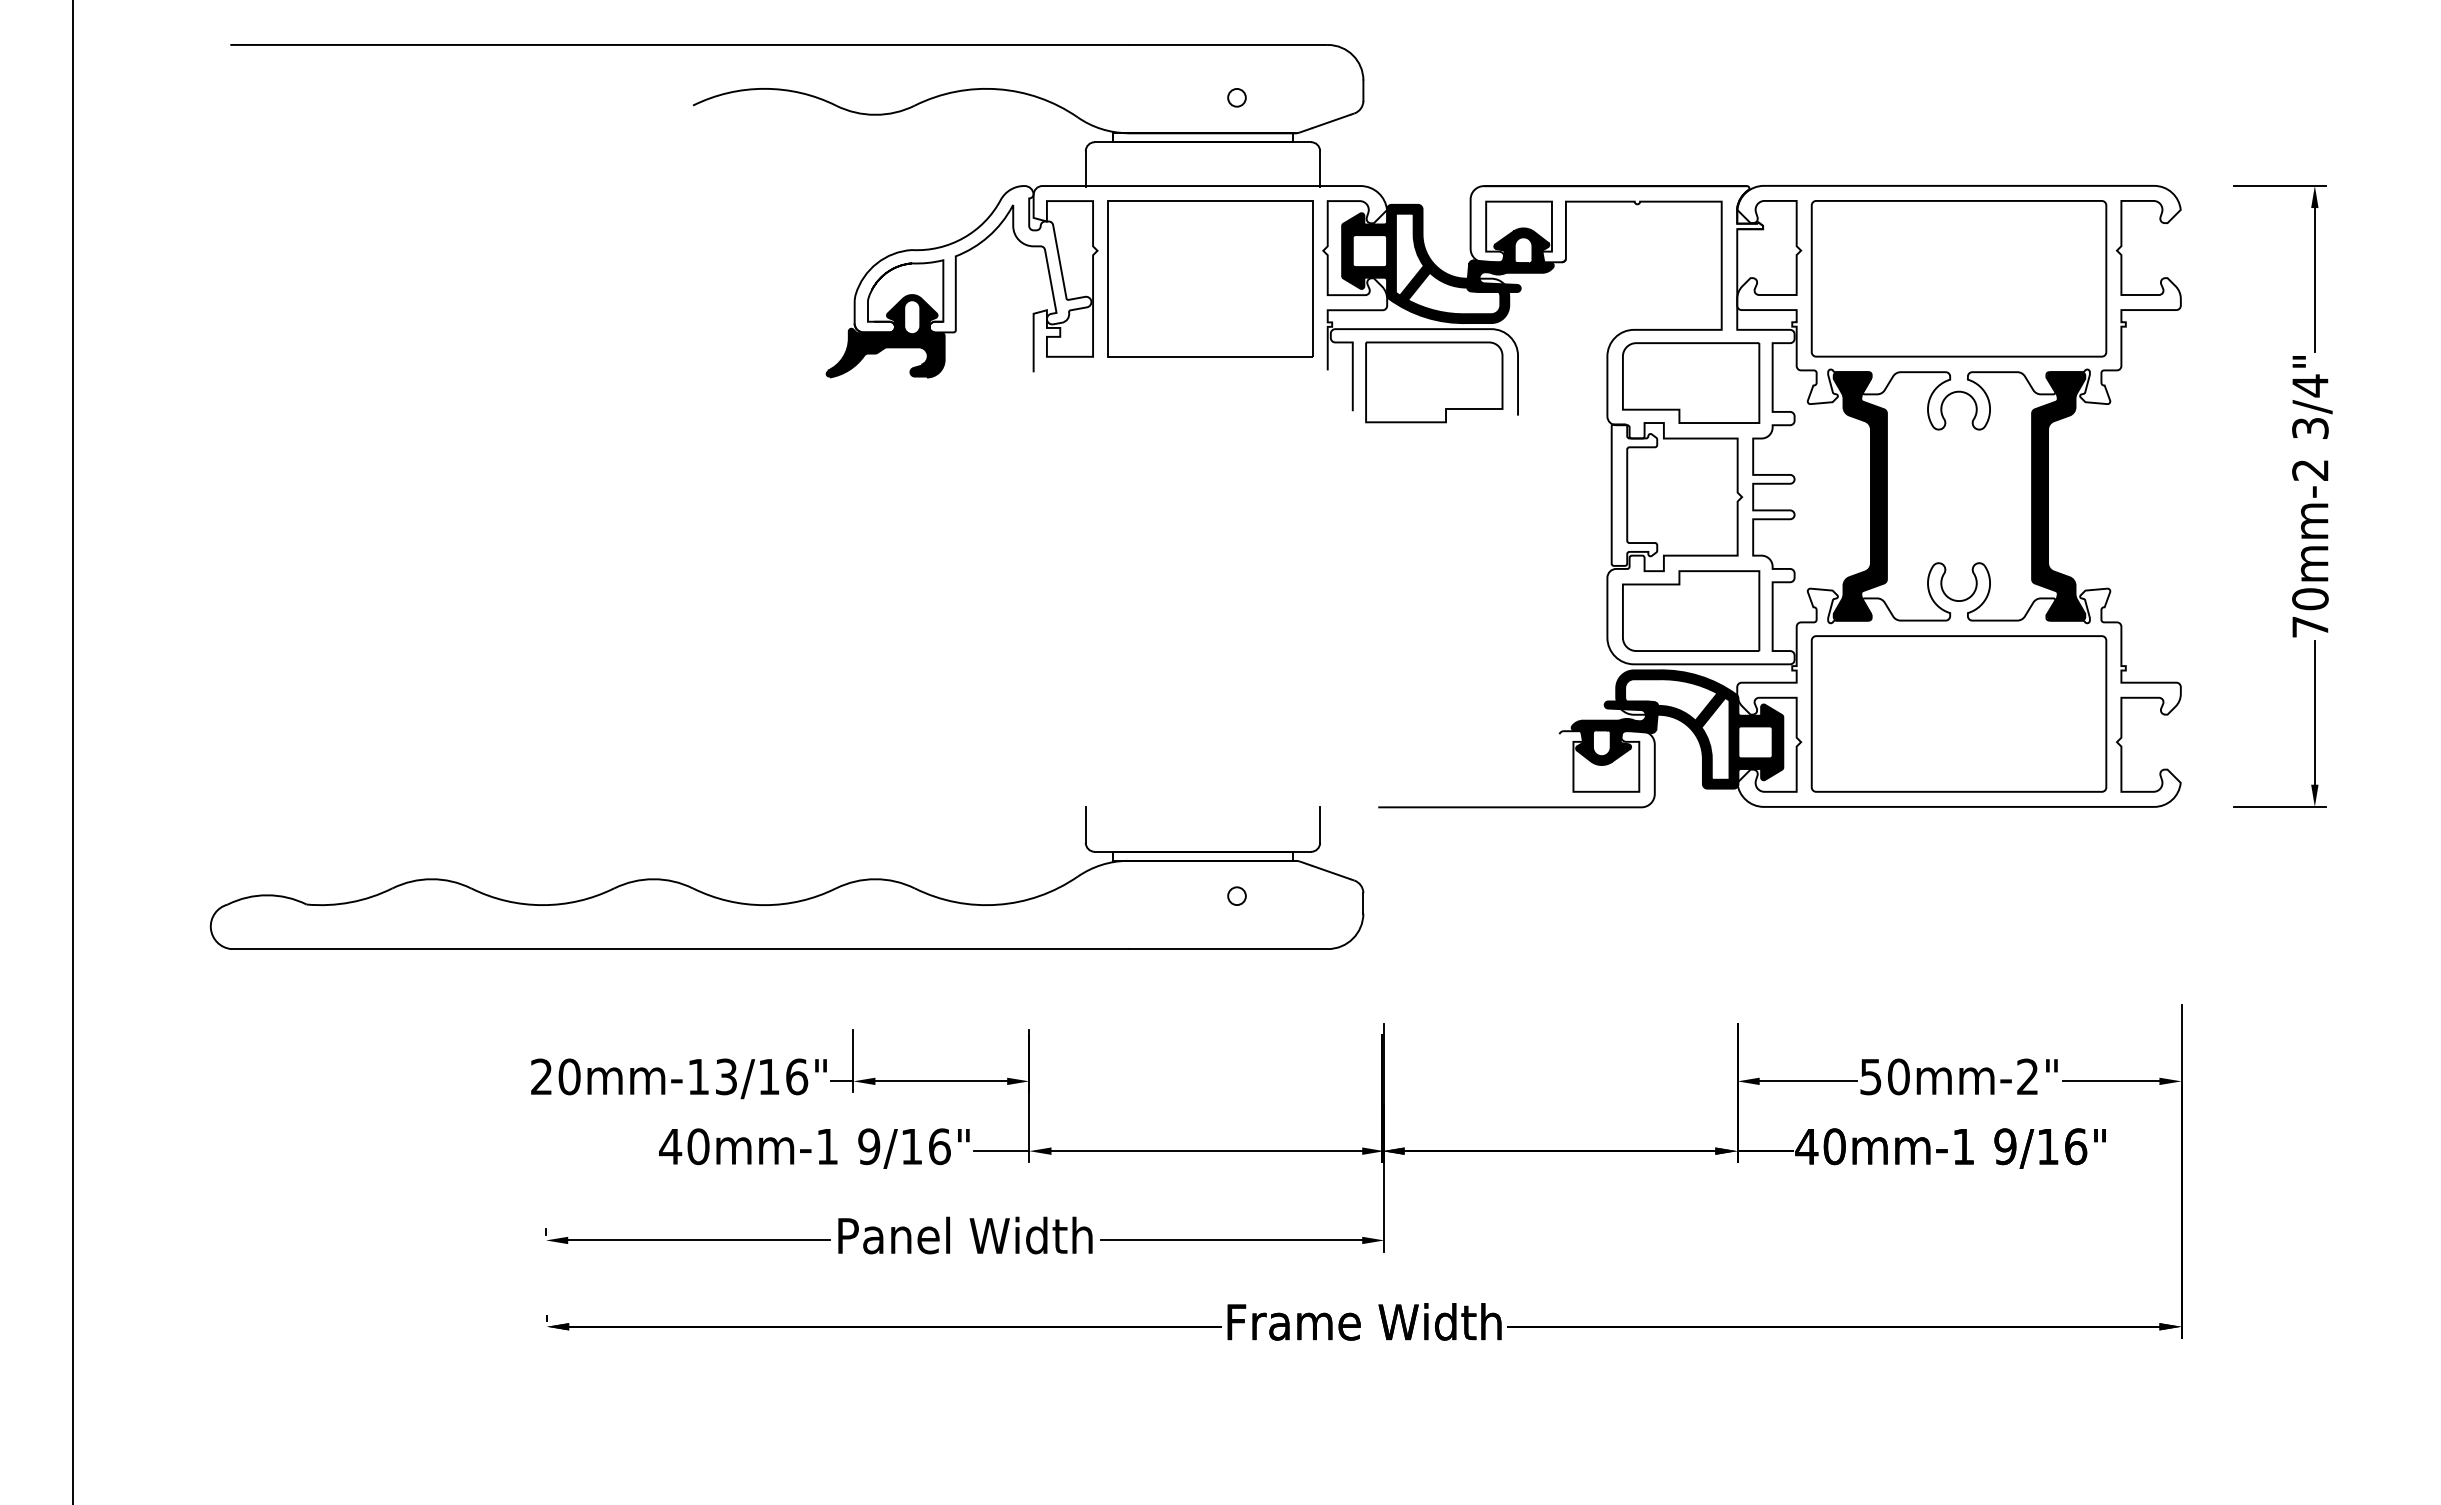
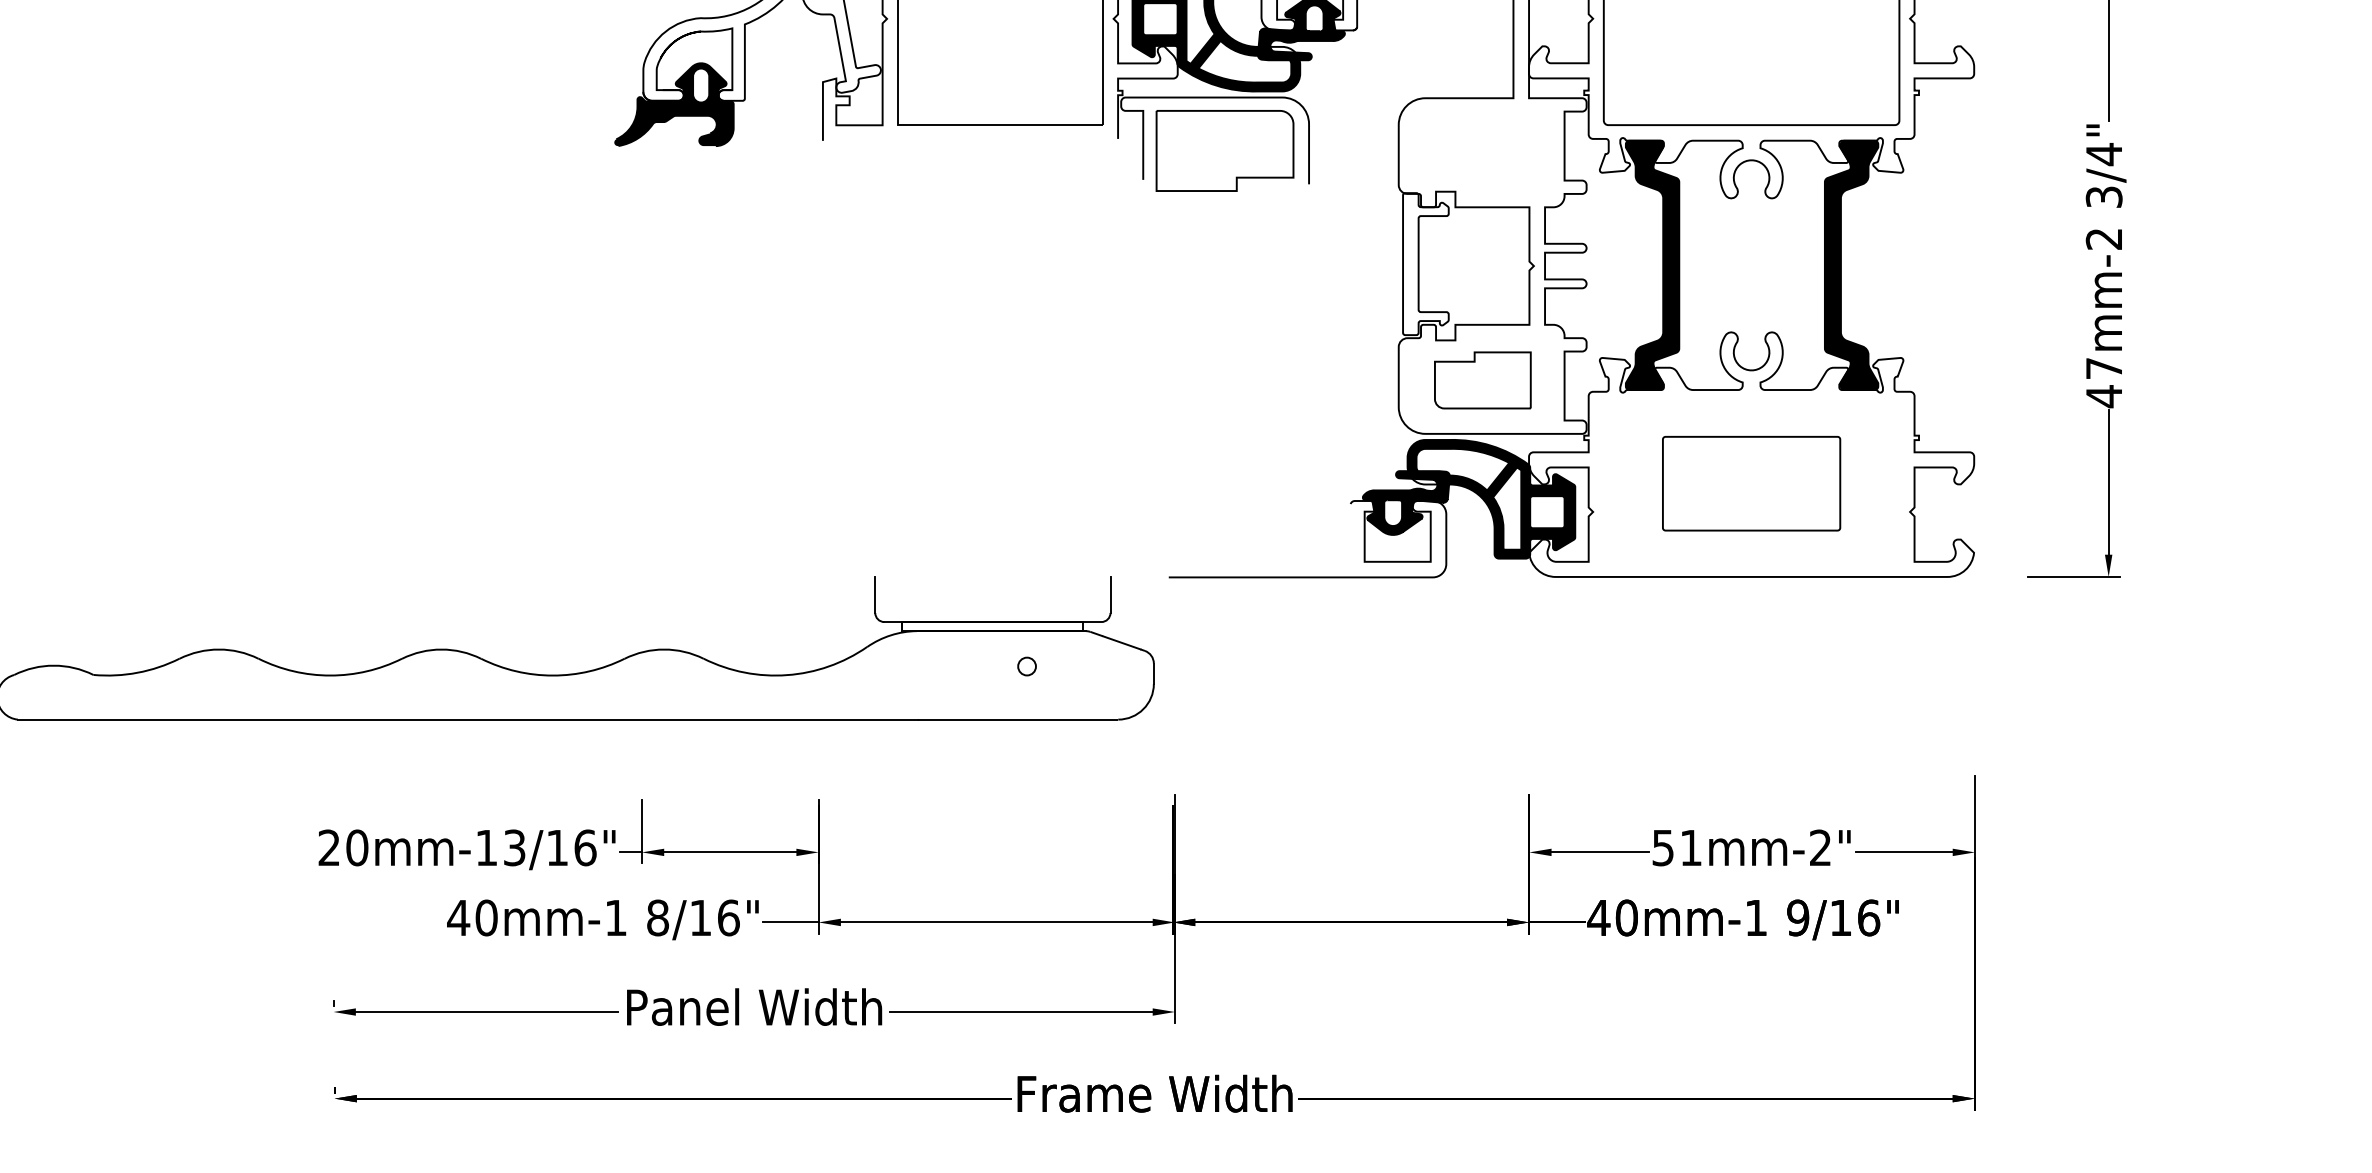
part: (1691, 382) -> (1483, 151), removed
part: (1691, 610) -> (1483, 379), size x0.7
text: (2310, 613) -> (2104, 382), 70mm-2 -> 47mm-2
part: (1958, 713) -> (1751, 483), size x0.6
text: (1898, 1076) -> (1690, 847), 50mm-2" -> 51mm-2"
text: (869, 1146) -> (658, 917), 9/16" -> 8/16"

